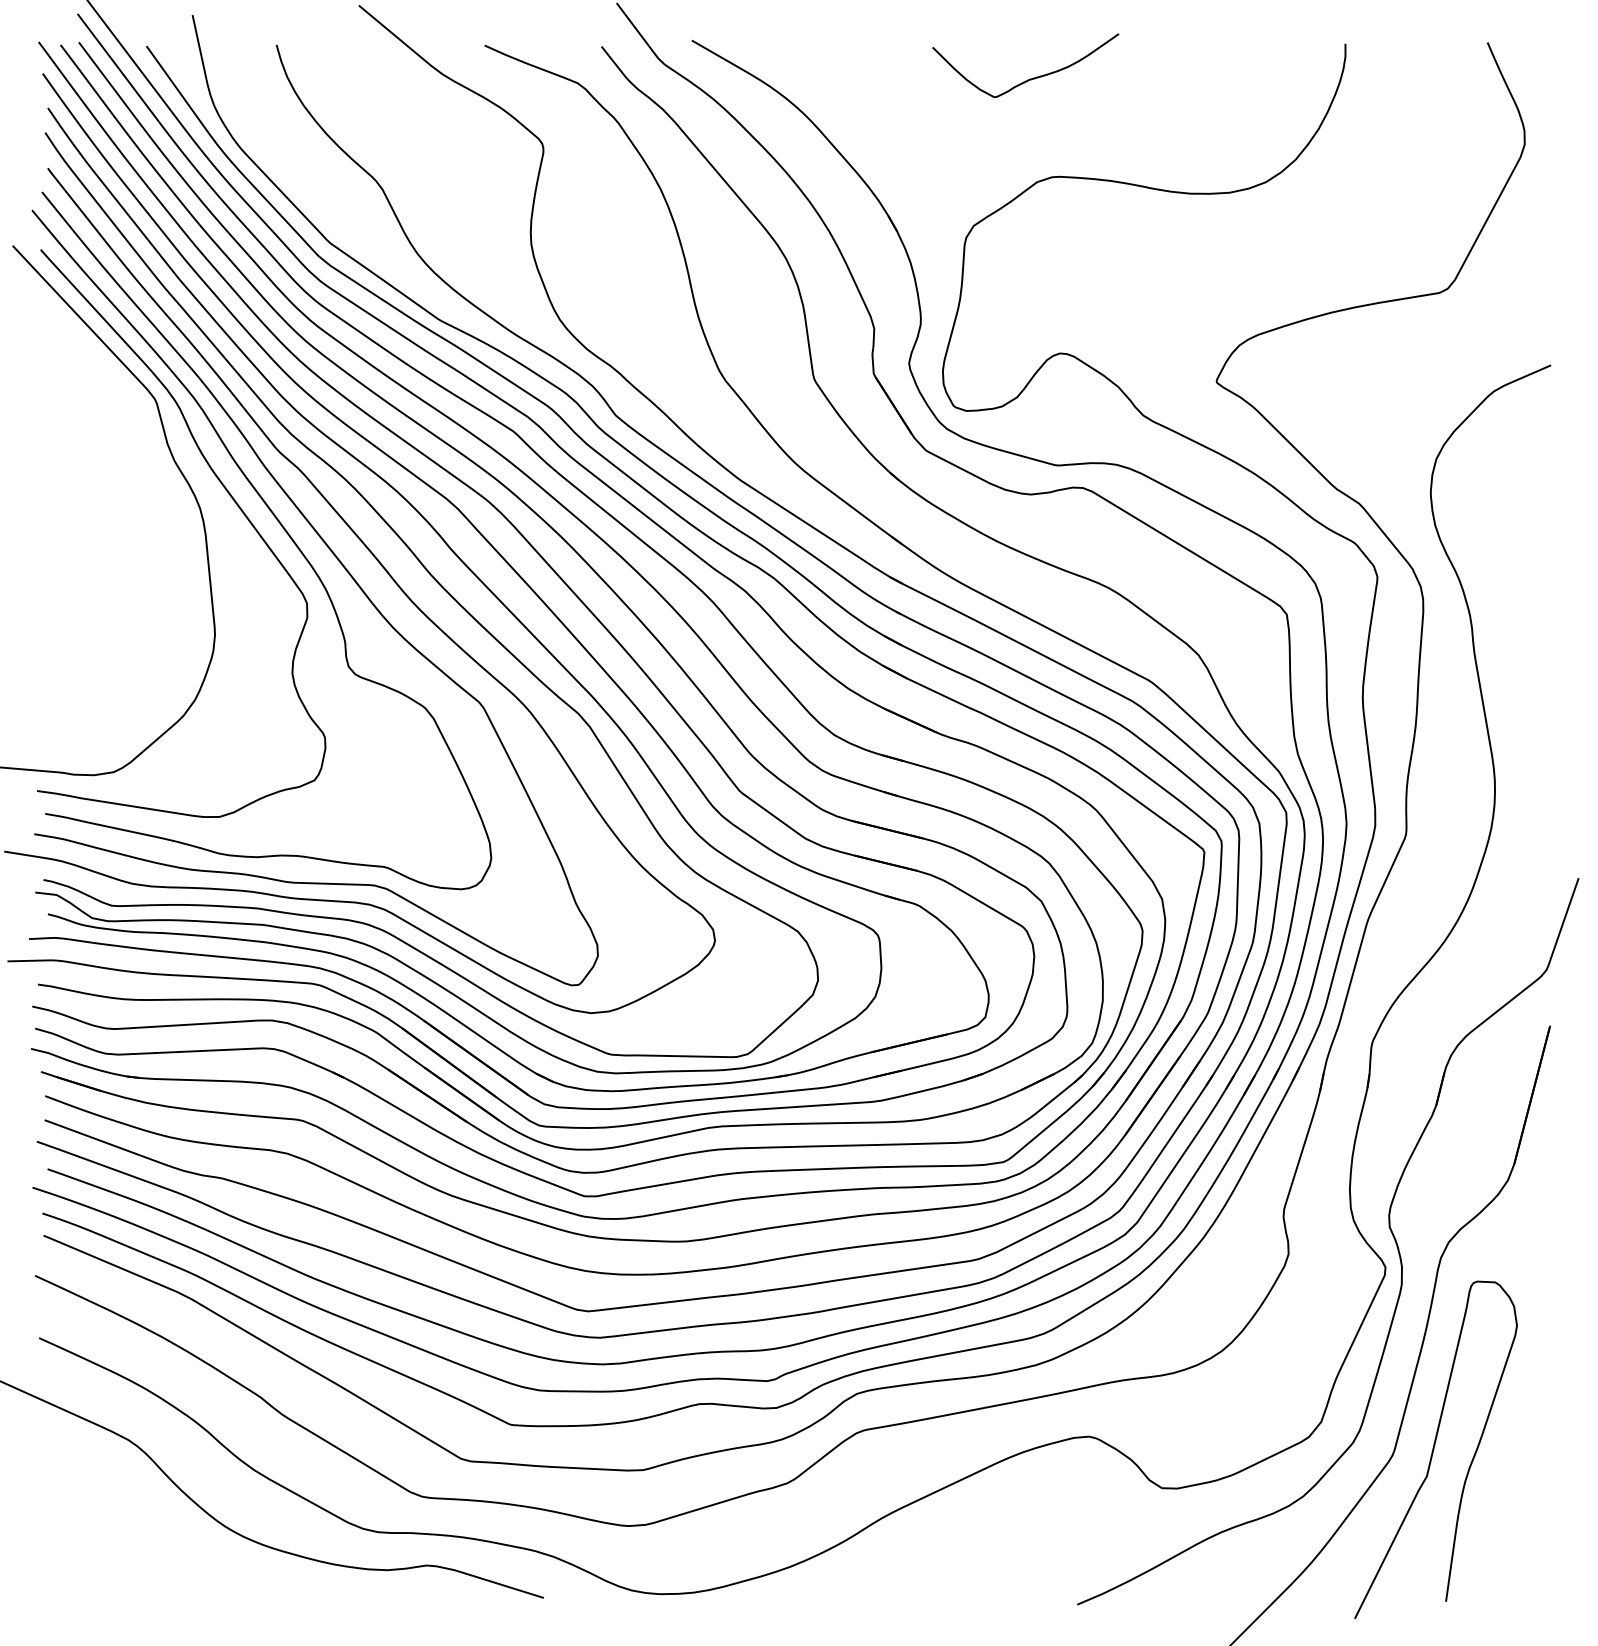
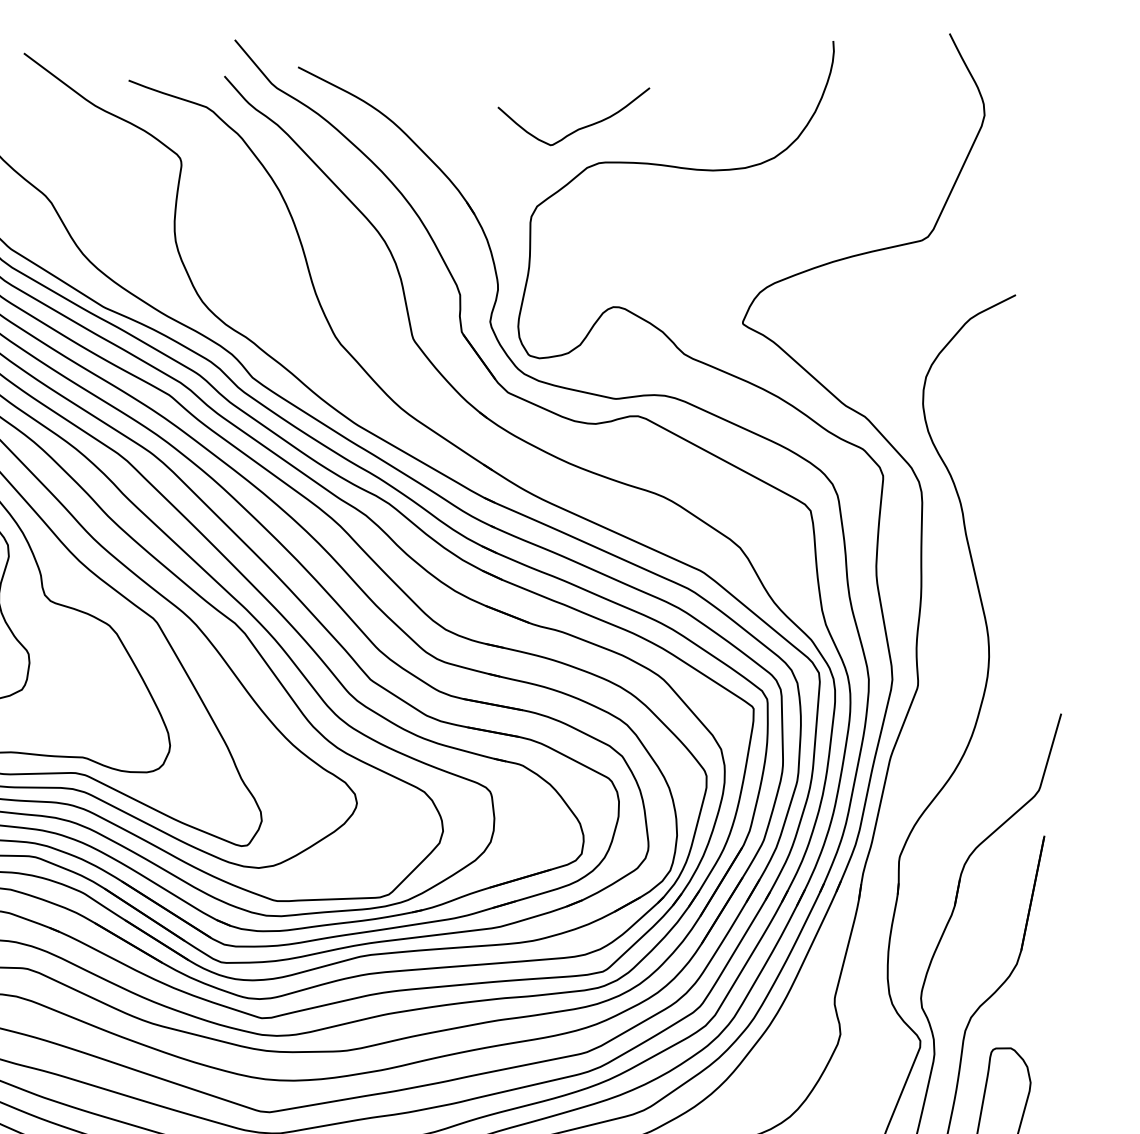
curve: (1029, 78) -> (578, 128), moved

